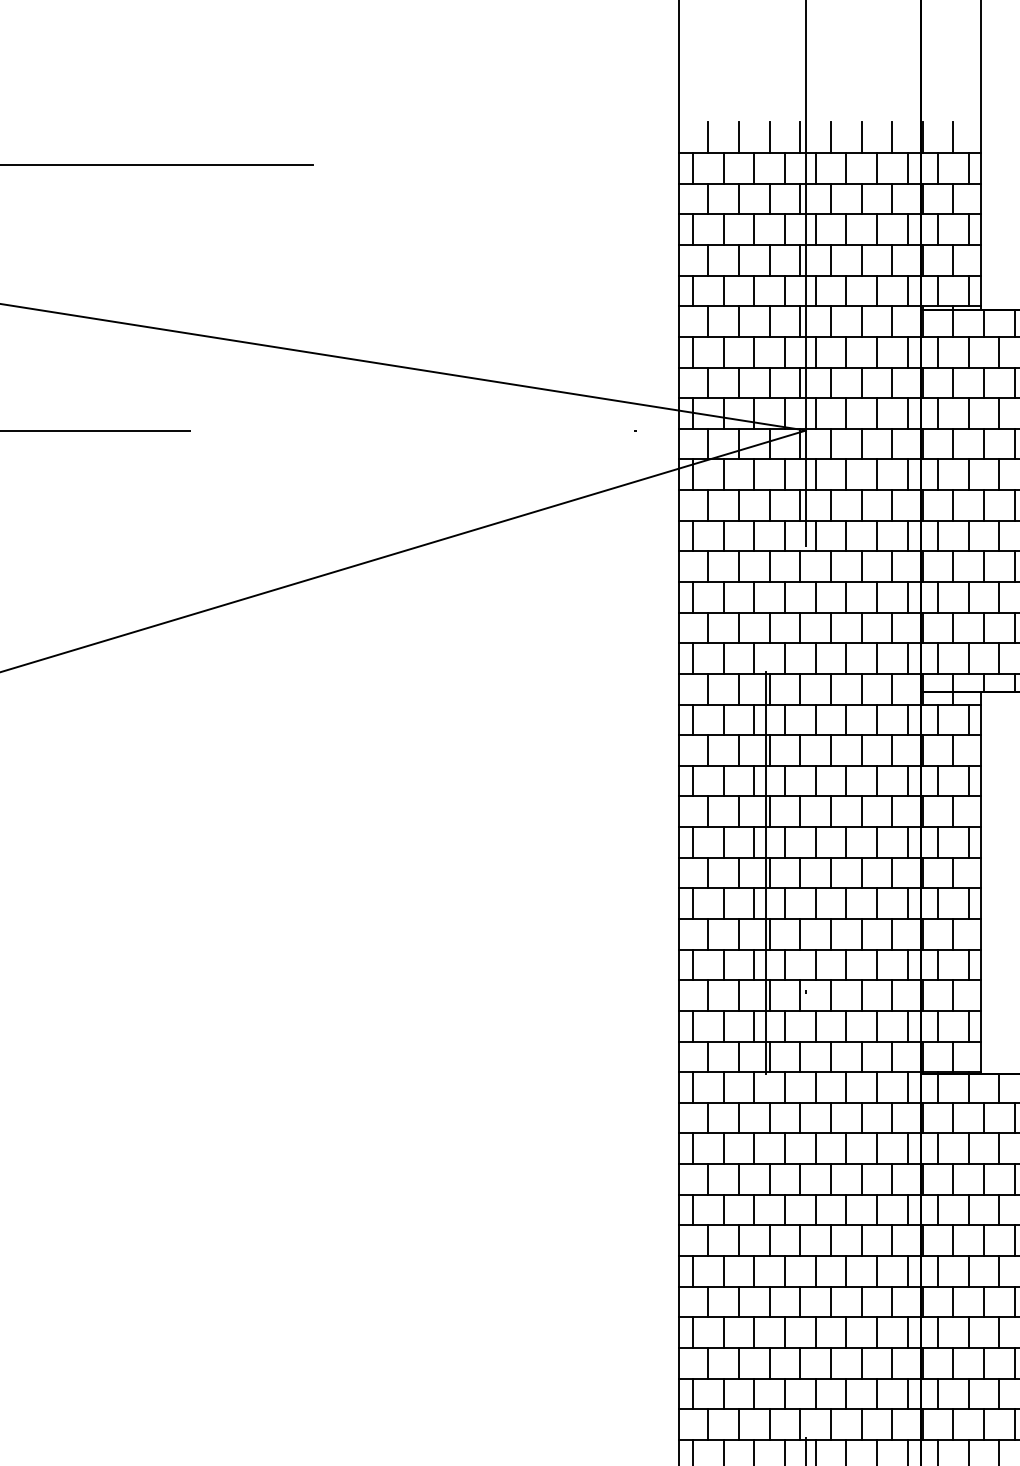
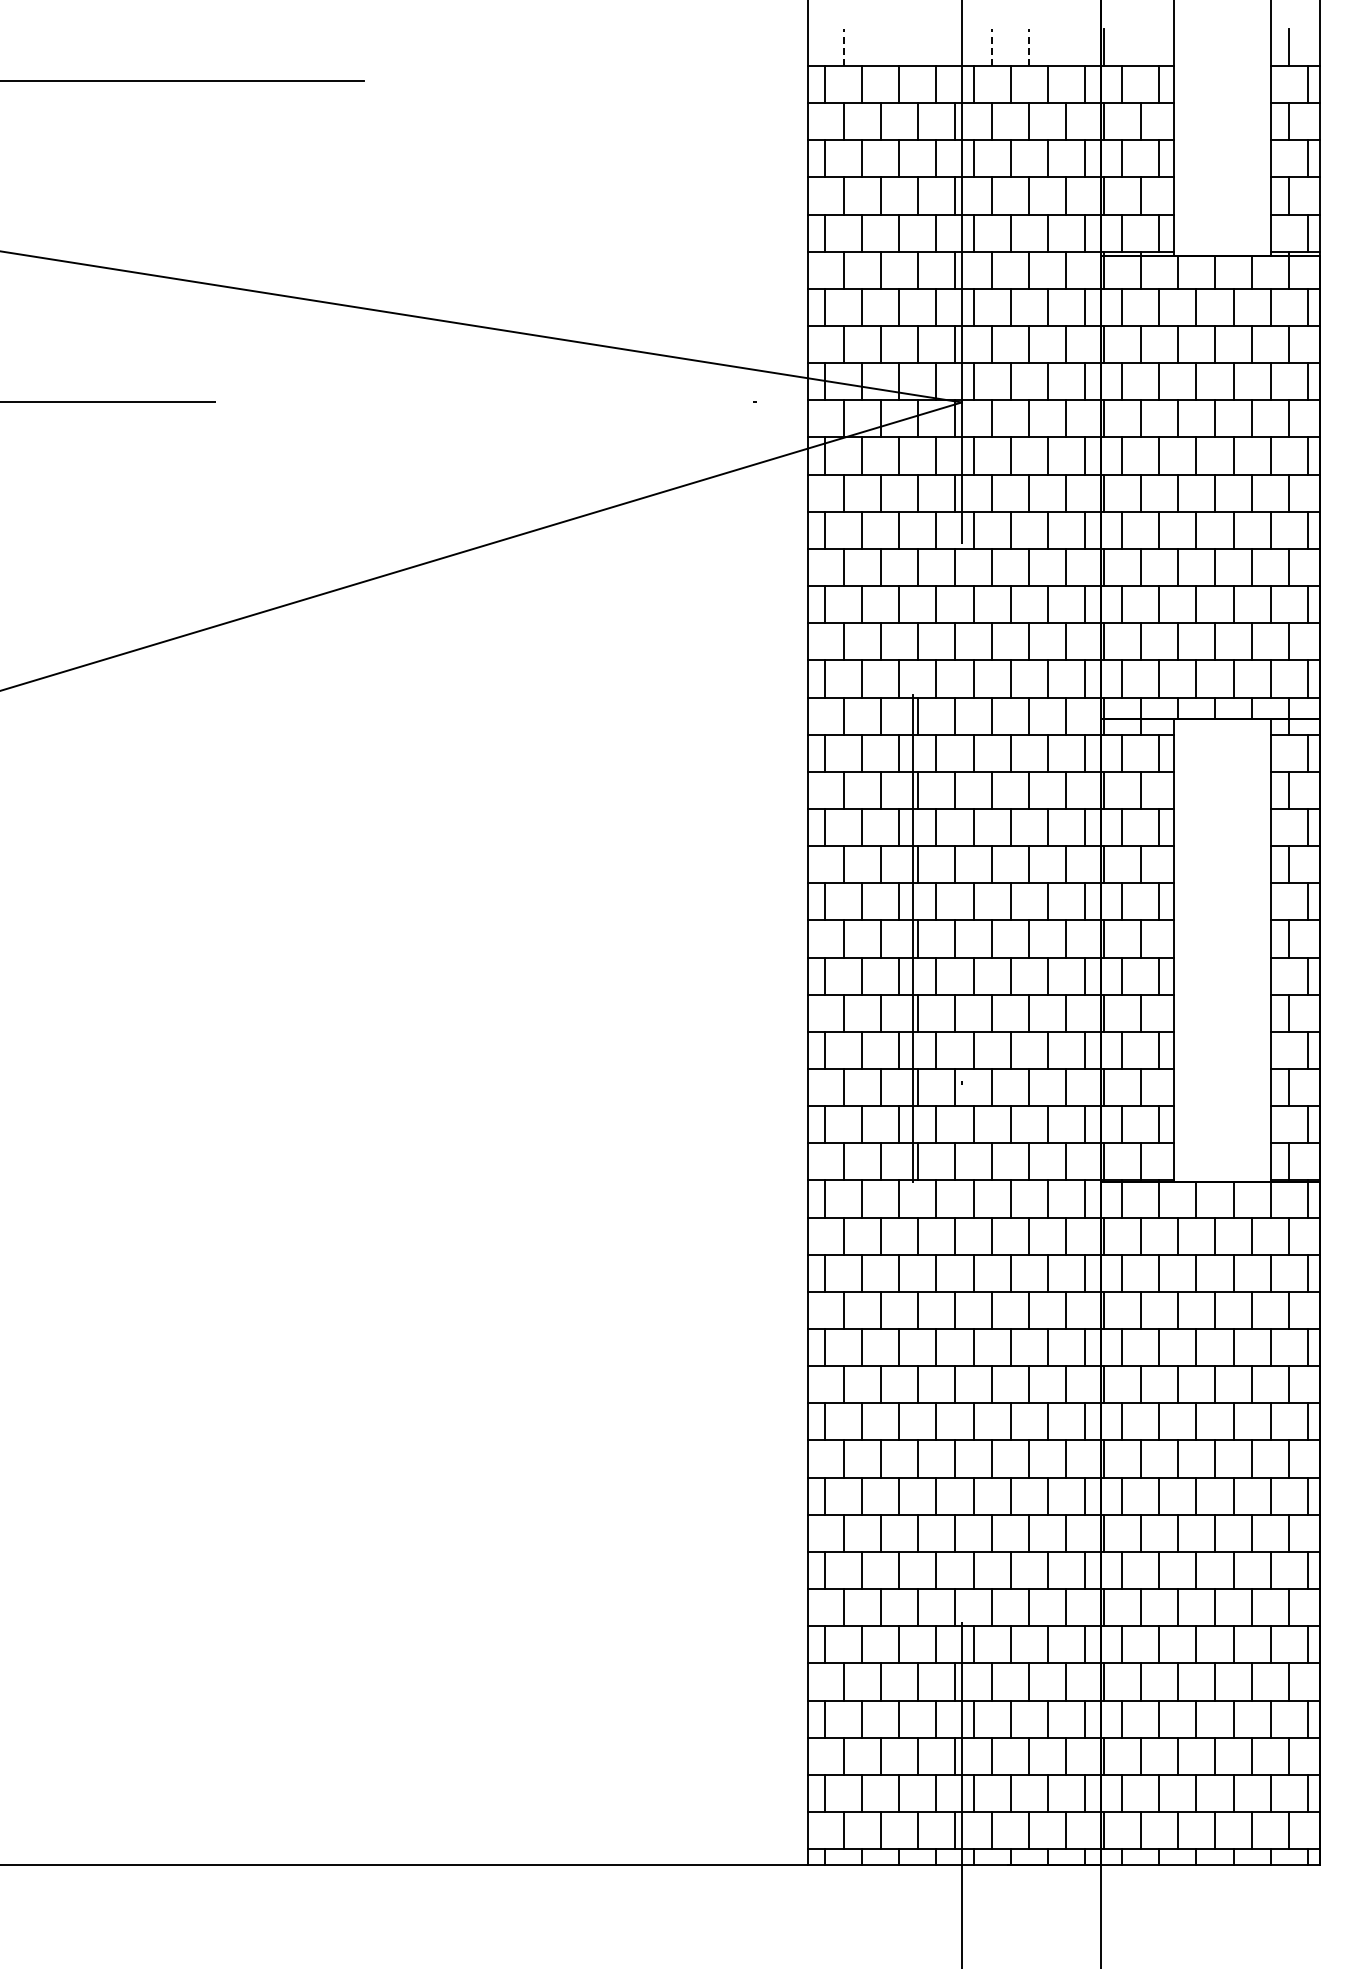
line: (708, 137) -> (843, 47), solid -> dashed
line: (738, 137) -> (880, 46), removed
line: (769, 137) -> (917, 46), removed
line: (799, 137) -> (954, 46), removed
line: (831, 137) -> (992, 47), solid -> dashed
line: (861, 137) -> (1029, 47), solid -> dashed
line: (892, 137) -> (1066, 46), removed
line: (953, 137) -> (1140, 46), removed

